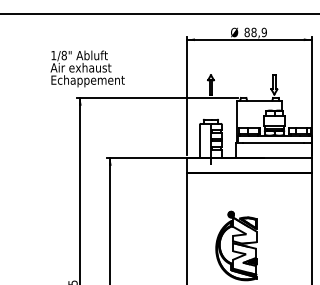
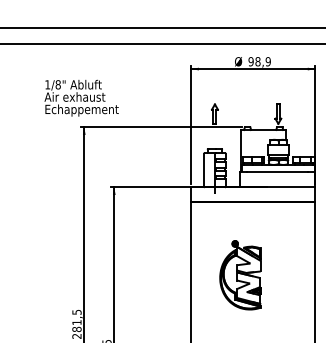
text: (246, 32) -> (250, 61), 88,9 -> 98,9
part: (87, 68) -> (81, 97), moved

